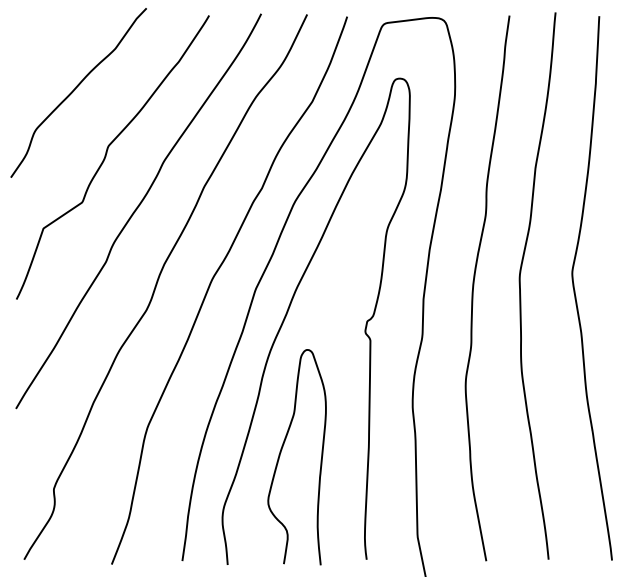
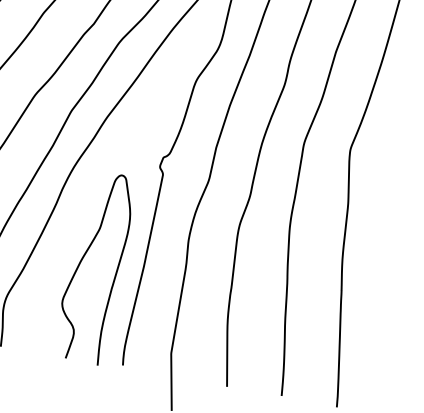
curve: (281, 452) -> (82, 260), moved

